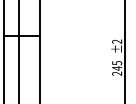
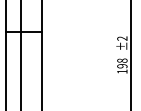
text: (117, 67) -> (122, 65), 245 -> 198

